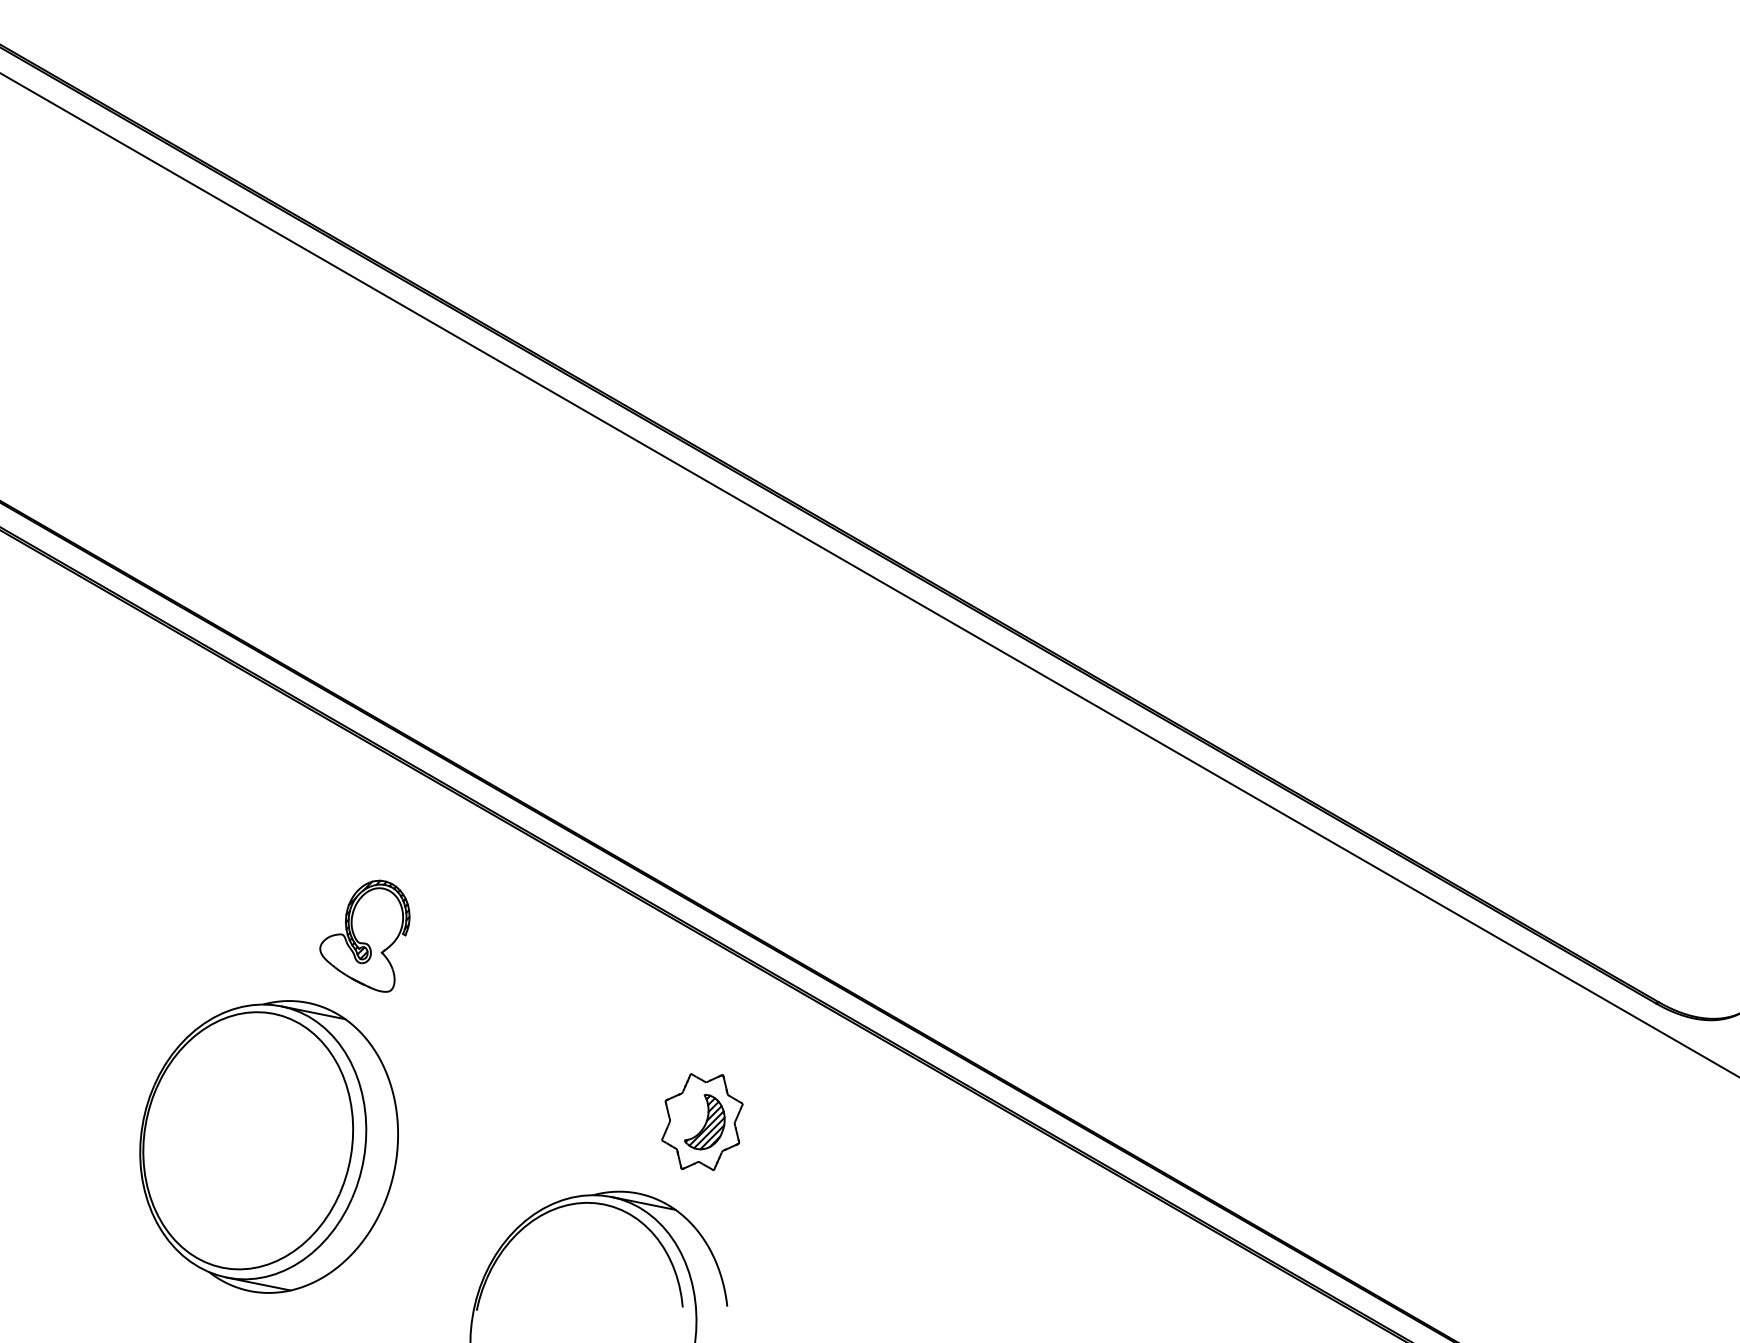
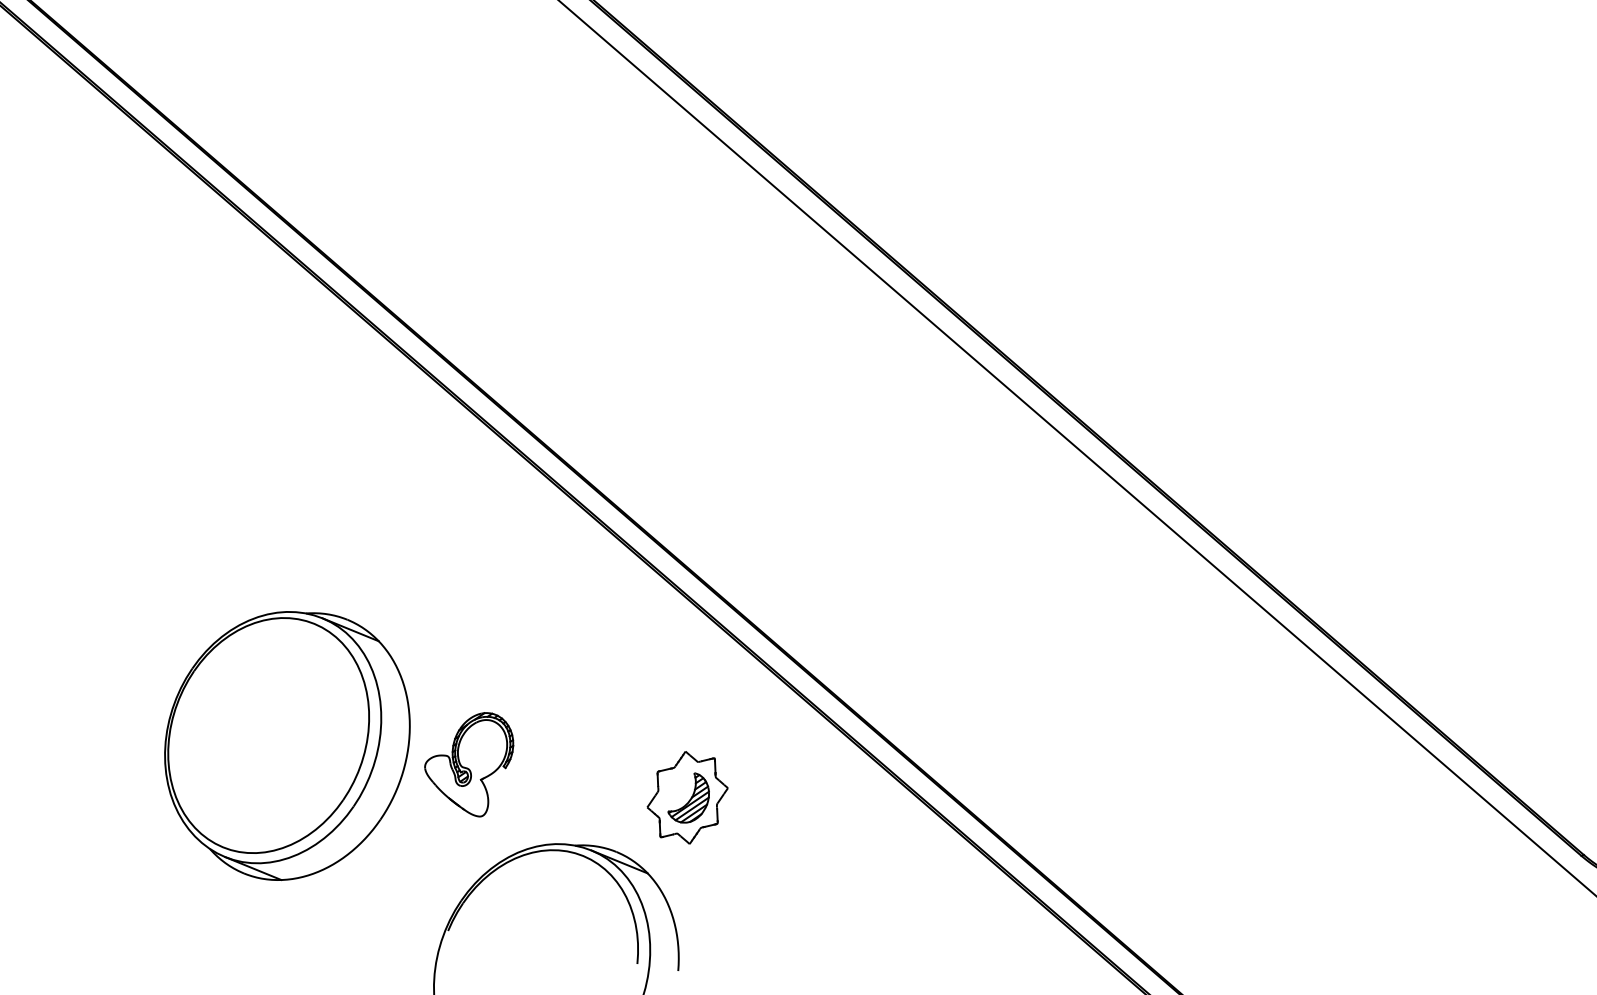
part: (364, 935) -> (468, 761), moved

